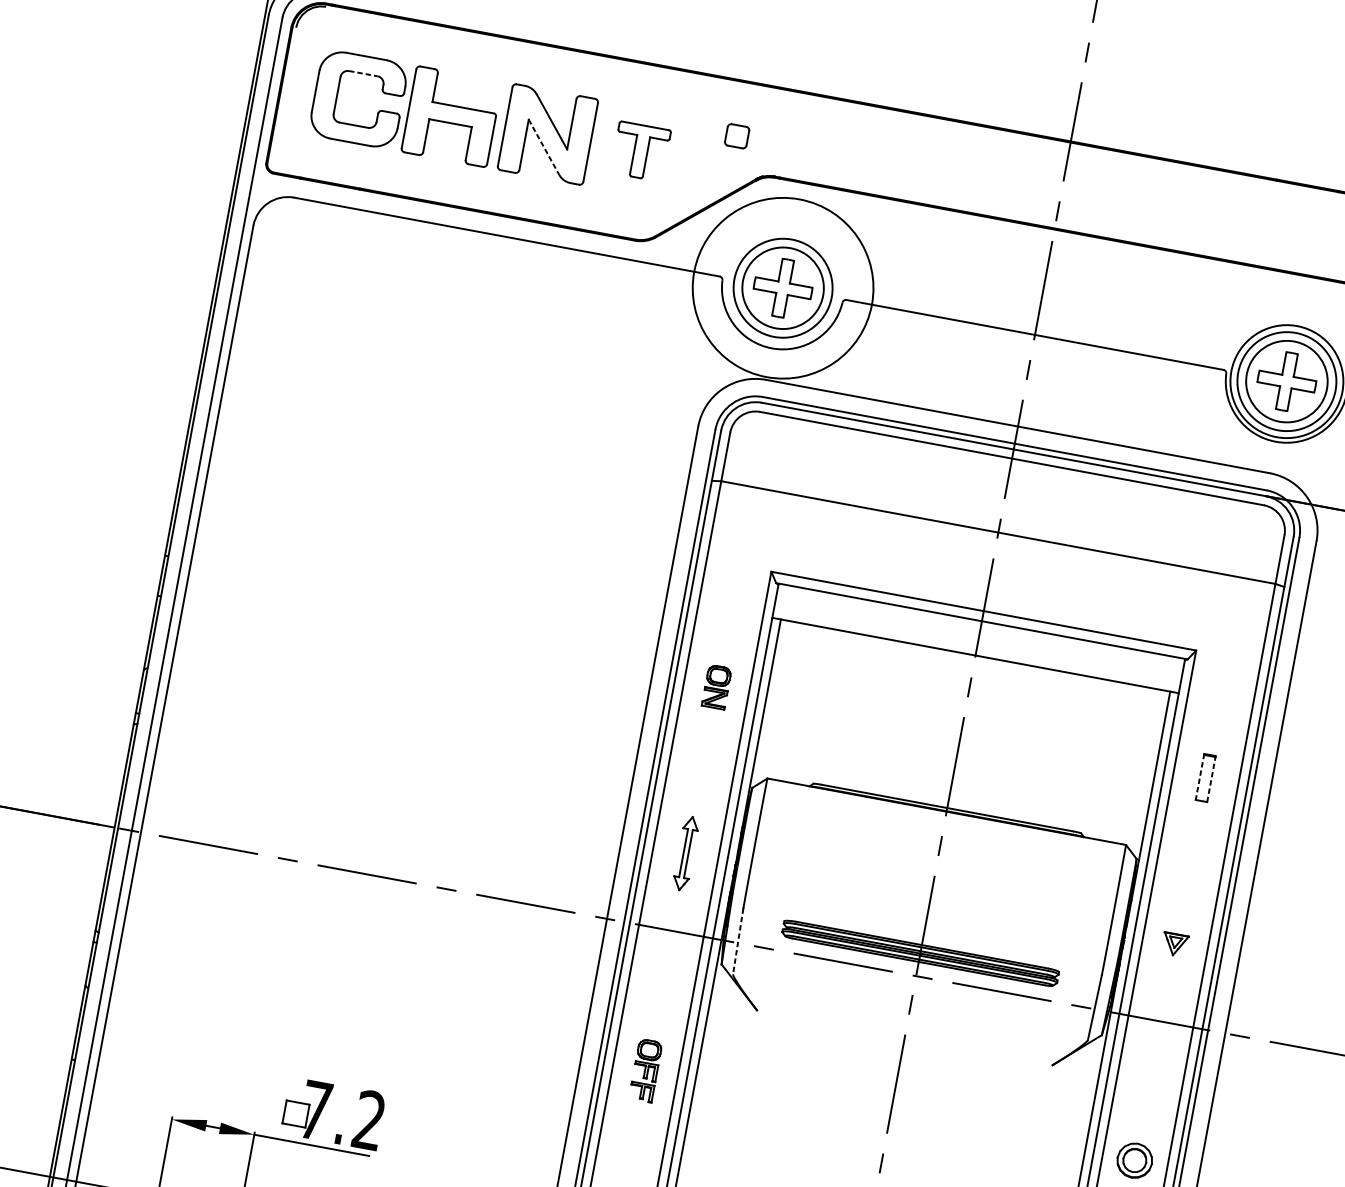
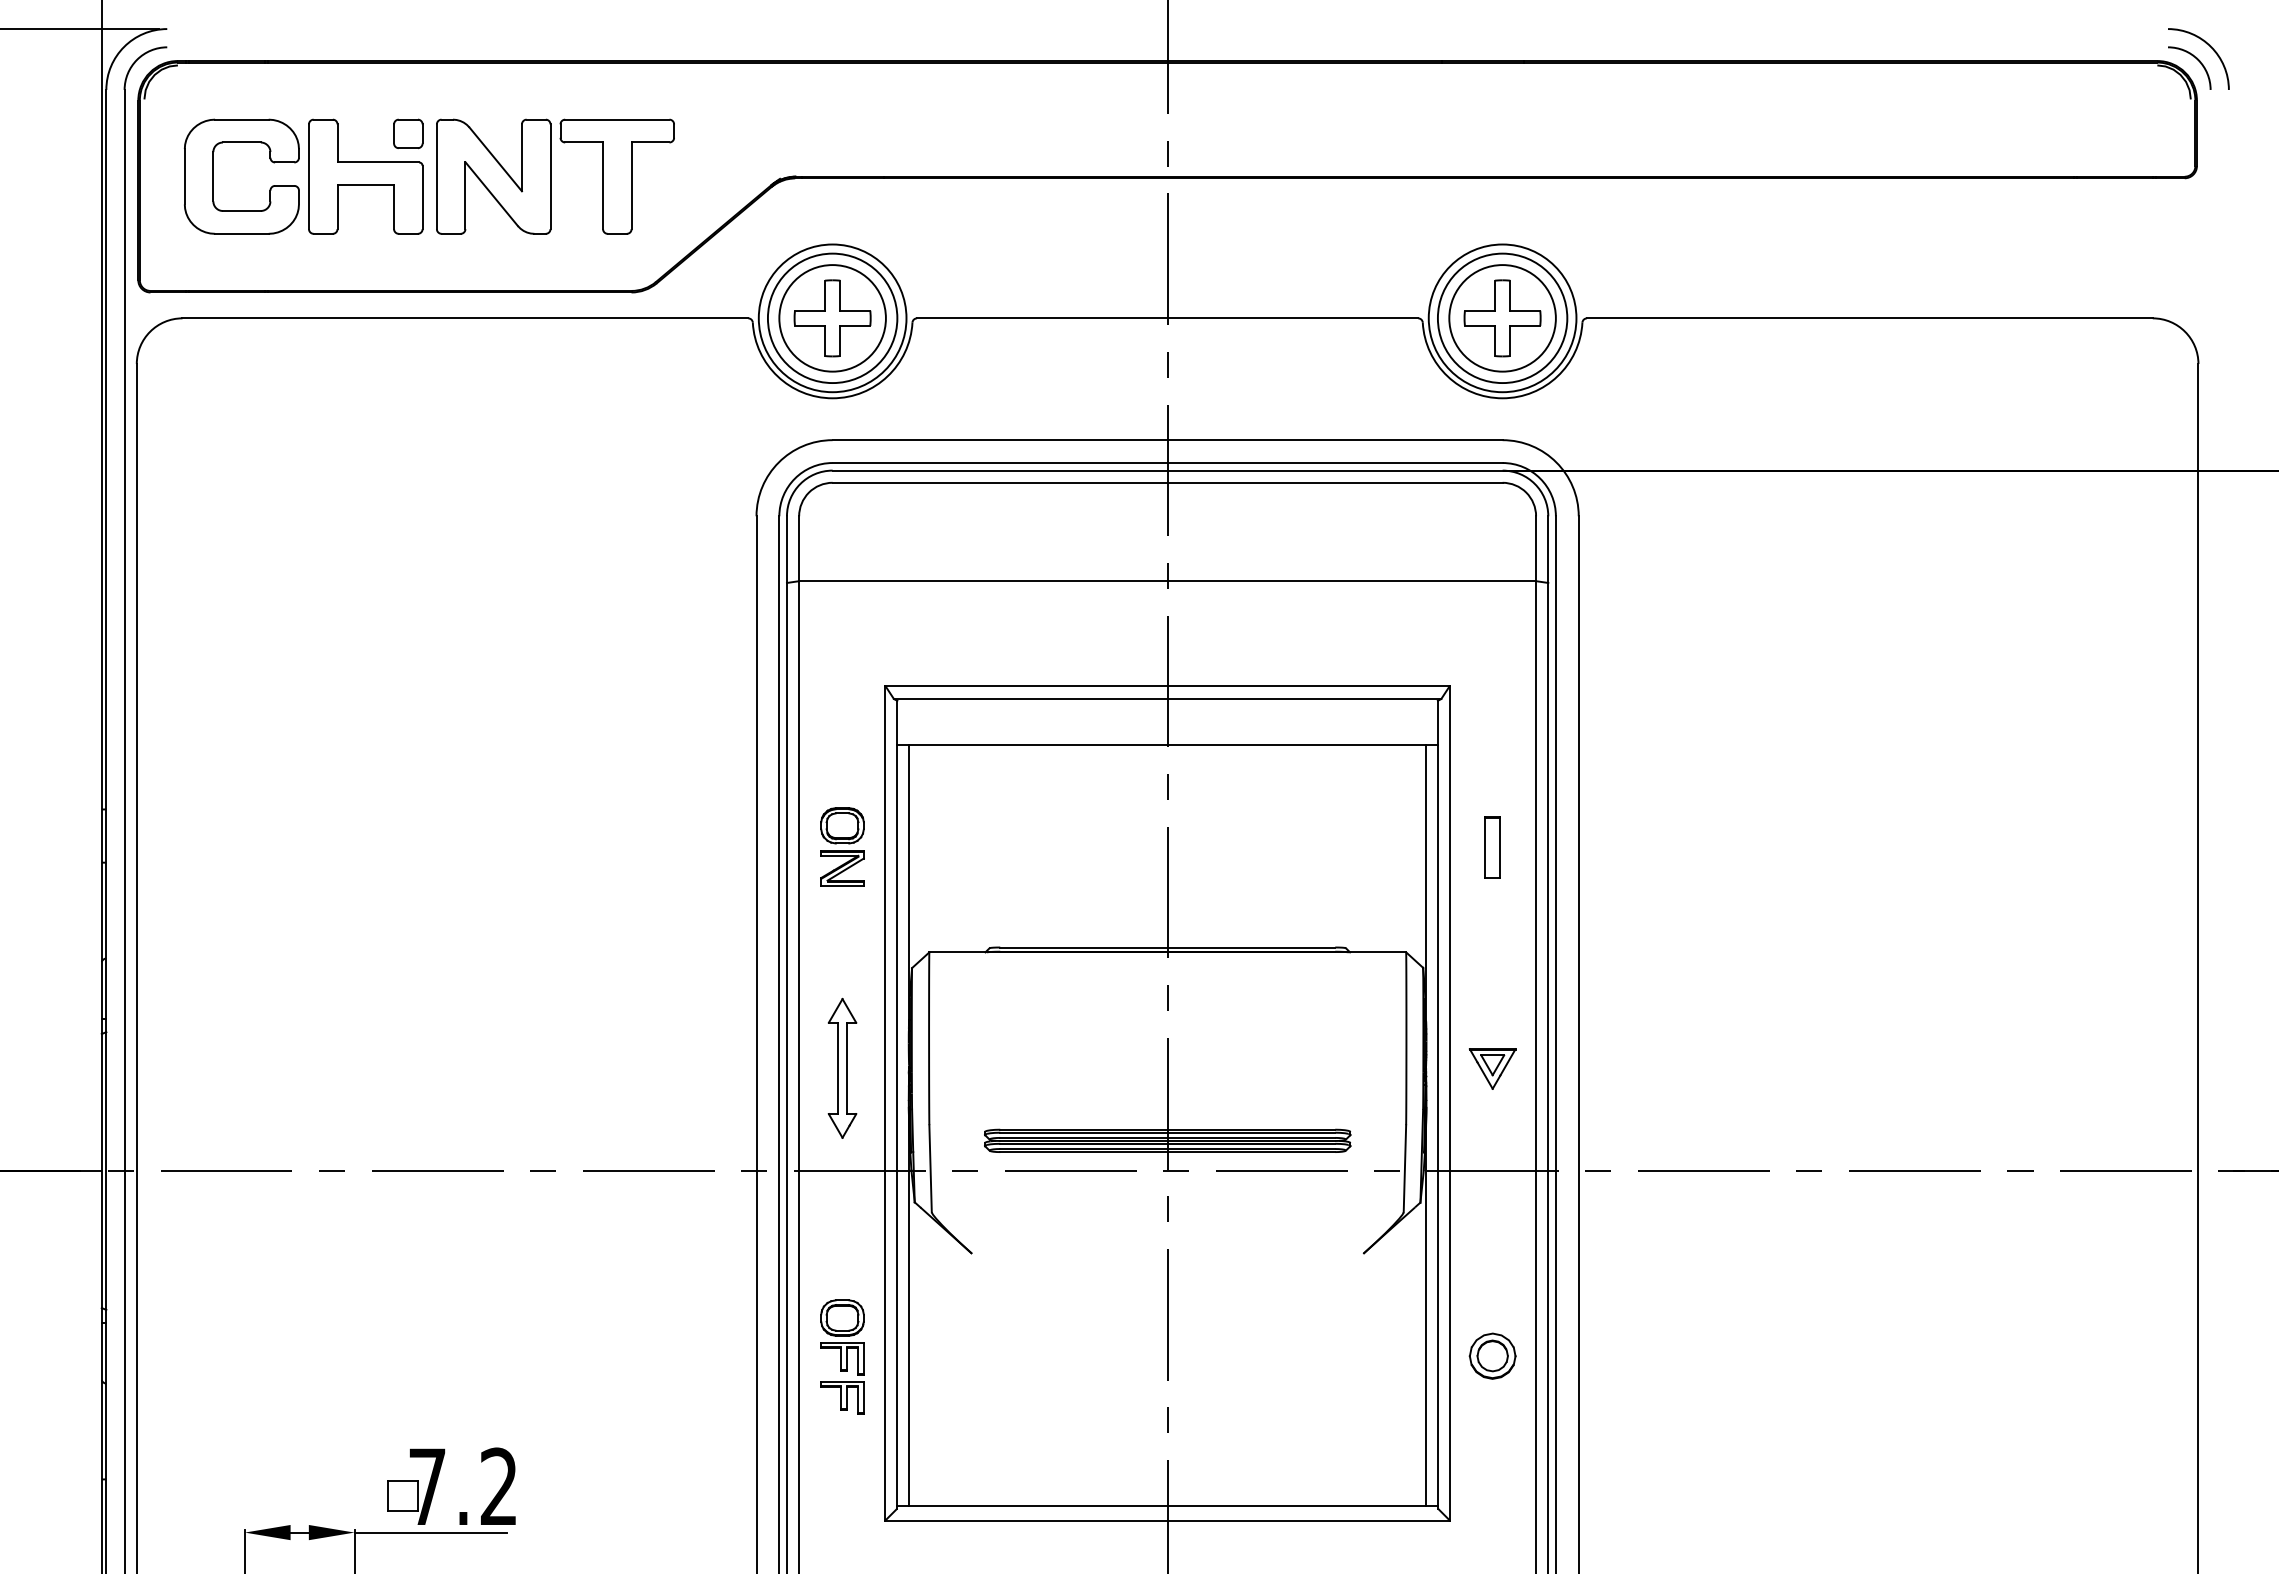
line: (363, 73) -> (241, 142), dashed -> solid
part: (737, 135) -> (408, 133), moved
line: (543, 147) -> (491, 194), dashed -> solid
part: (640, 151) -> (616, 176), size x1.67
circle: (782, 288) -> (832, 318), size x0.62
part: (716, 686) -> (842, 846), size x1.43
line: (1200, 777) -> (1485, 847), dashed -> solid
line: (1211, 779) -> (1500, 847), dashed -> solid
part: (686, 852) -> (842, 1067), size x1.43
line: (738, 941) -> (930, 1168), dashed -> solid
part: (1174, 944) -> (1492, 1068), size x1.43
part: (645, 1070) -> (842, 1356), size x1.43

